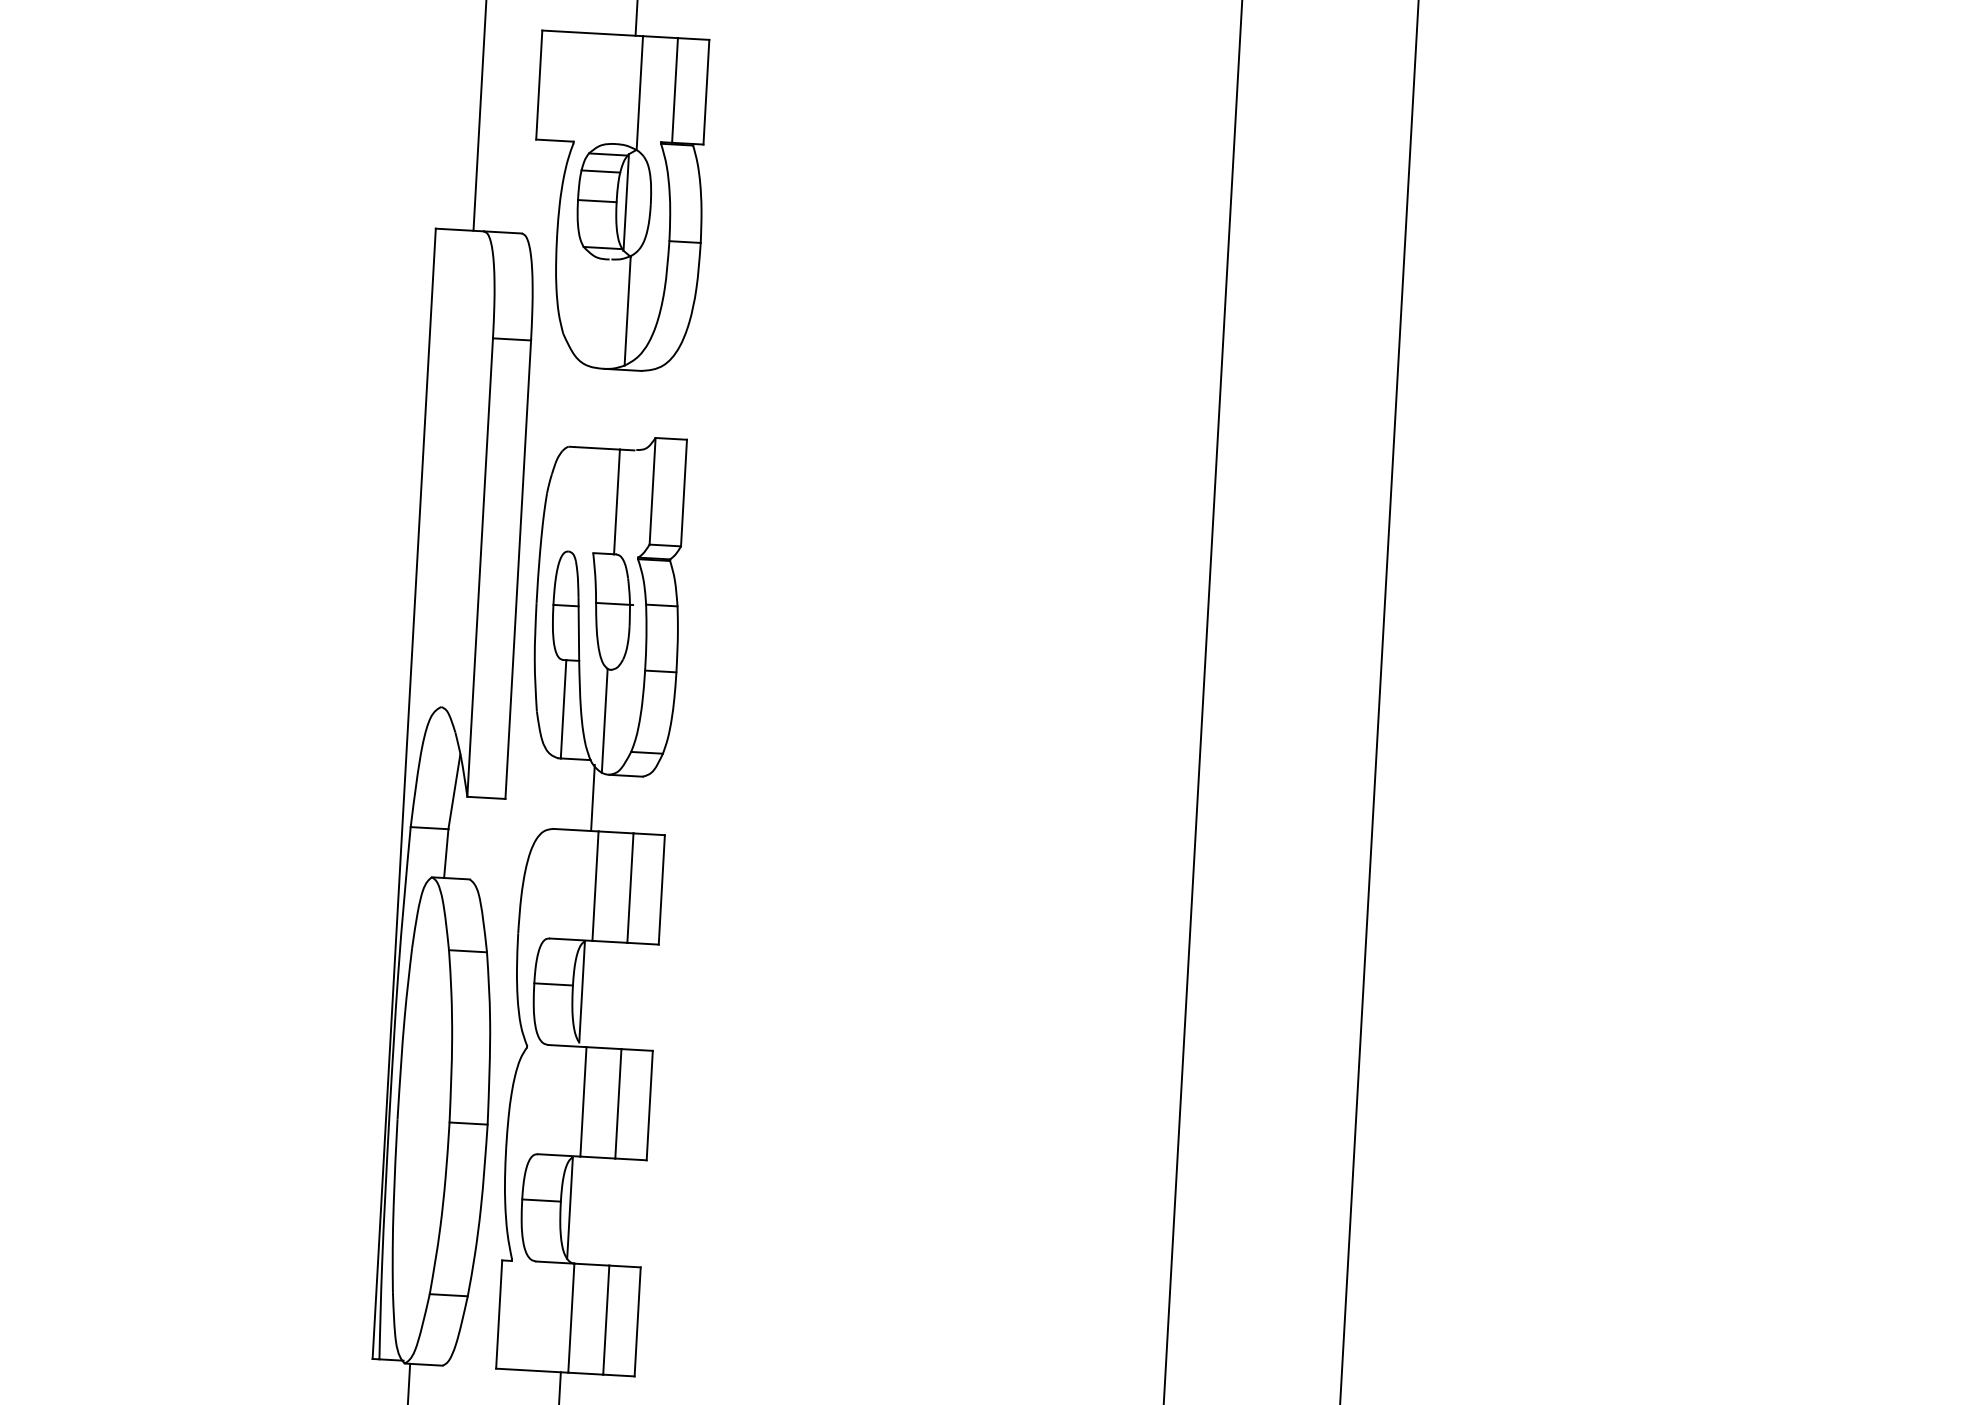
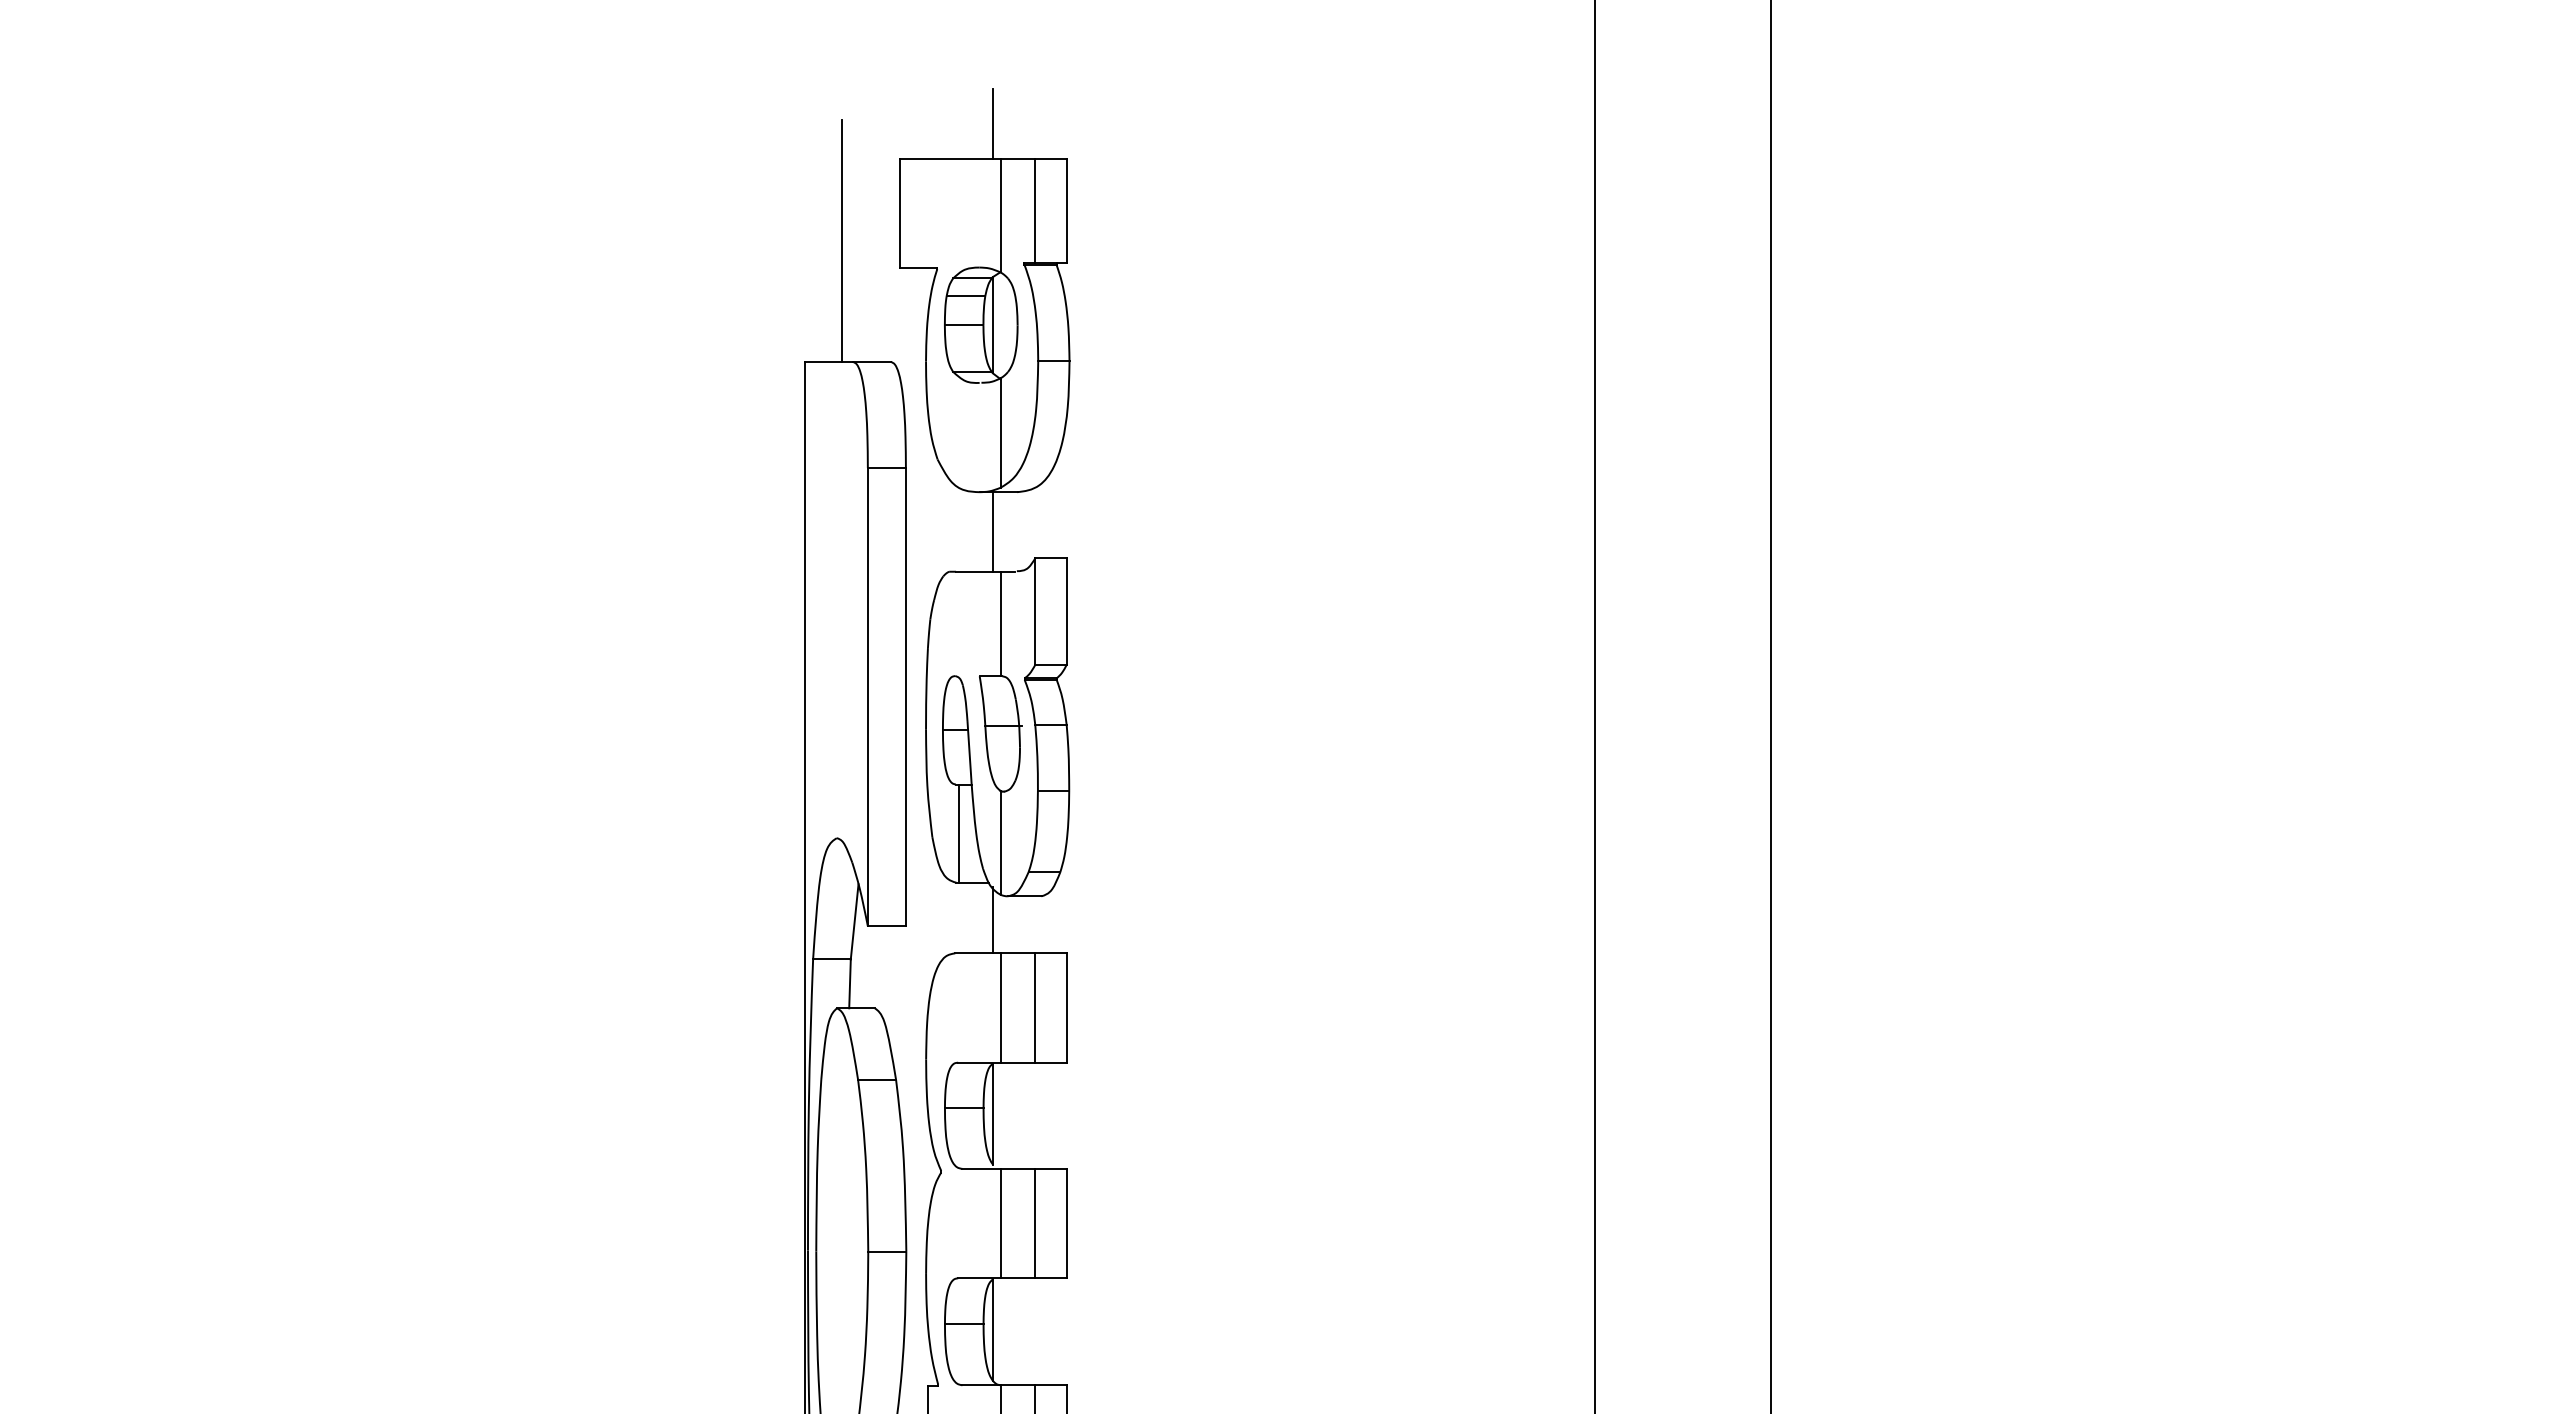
line: (615, 408) -> (993, 531), added

